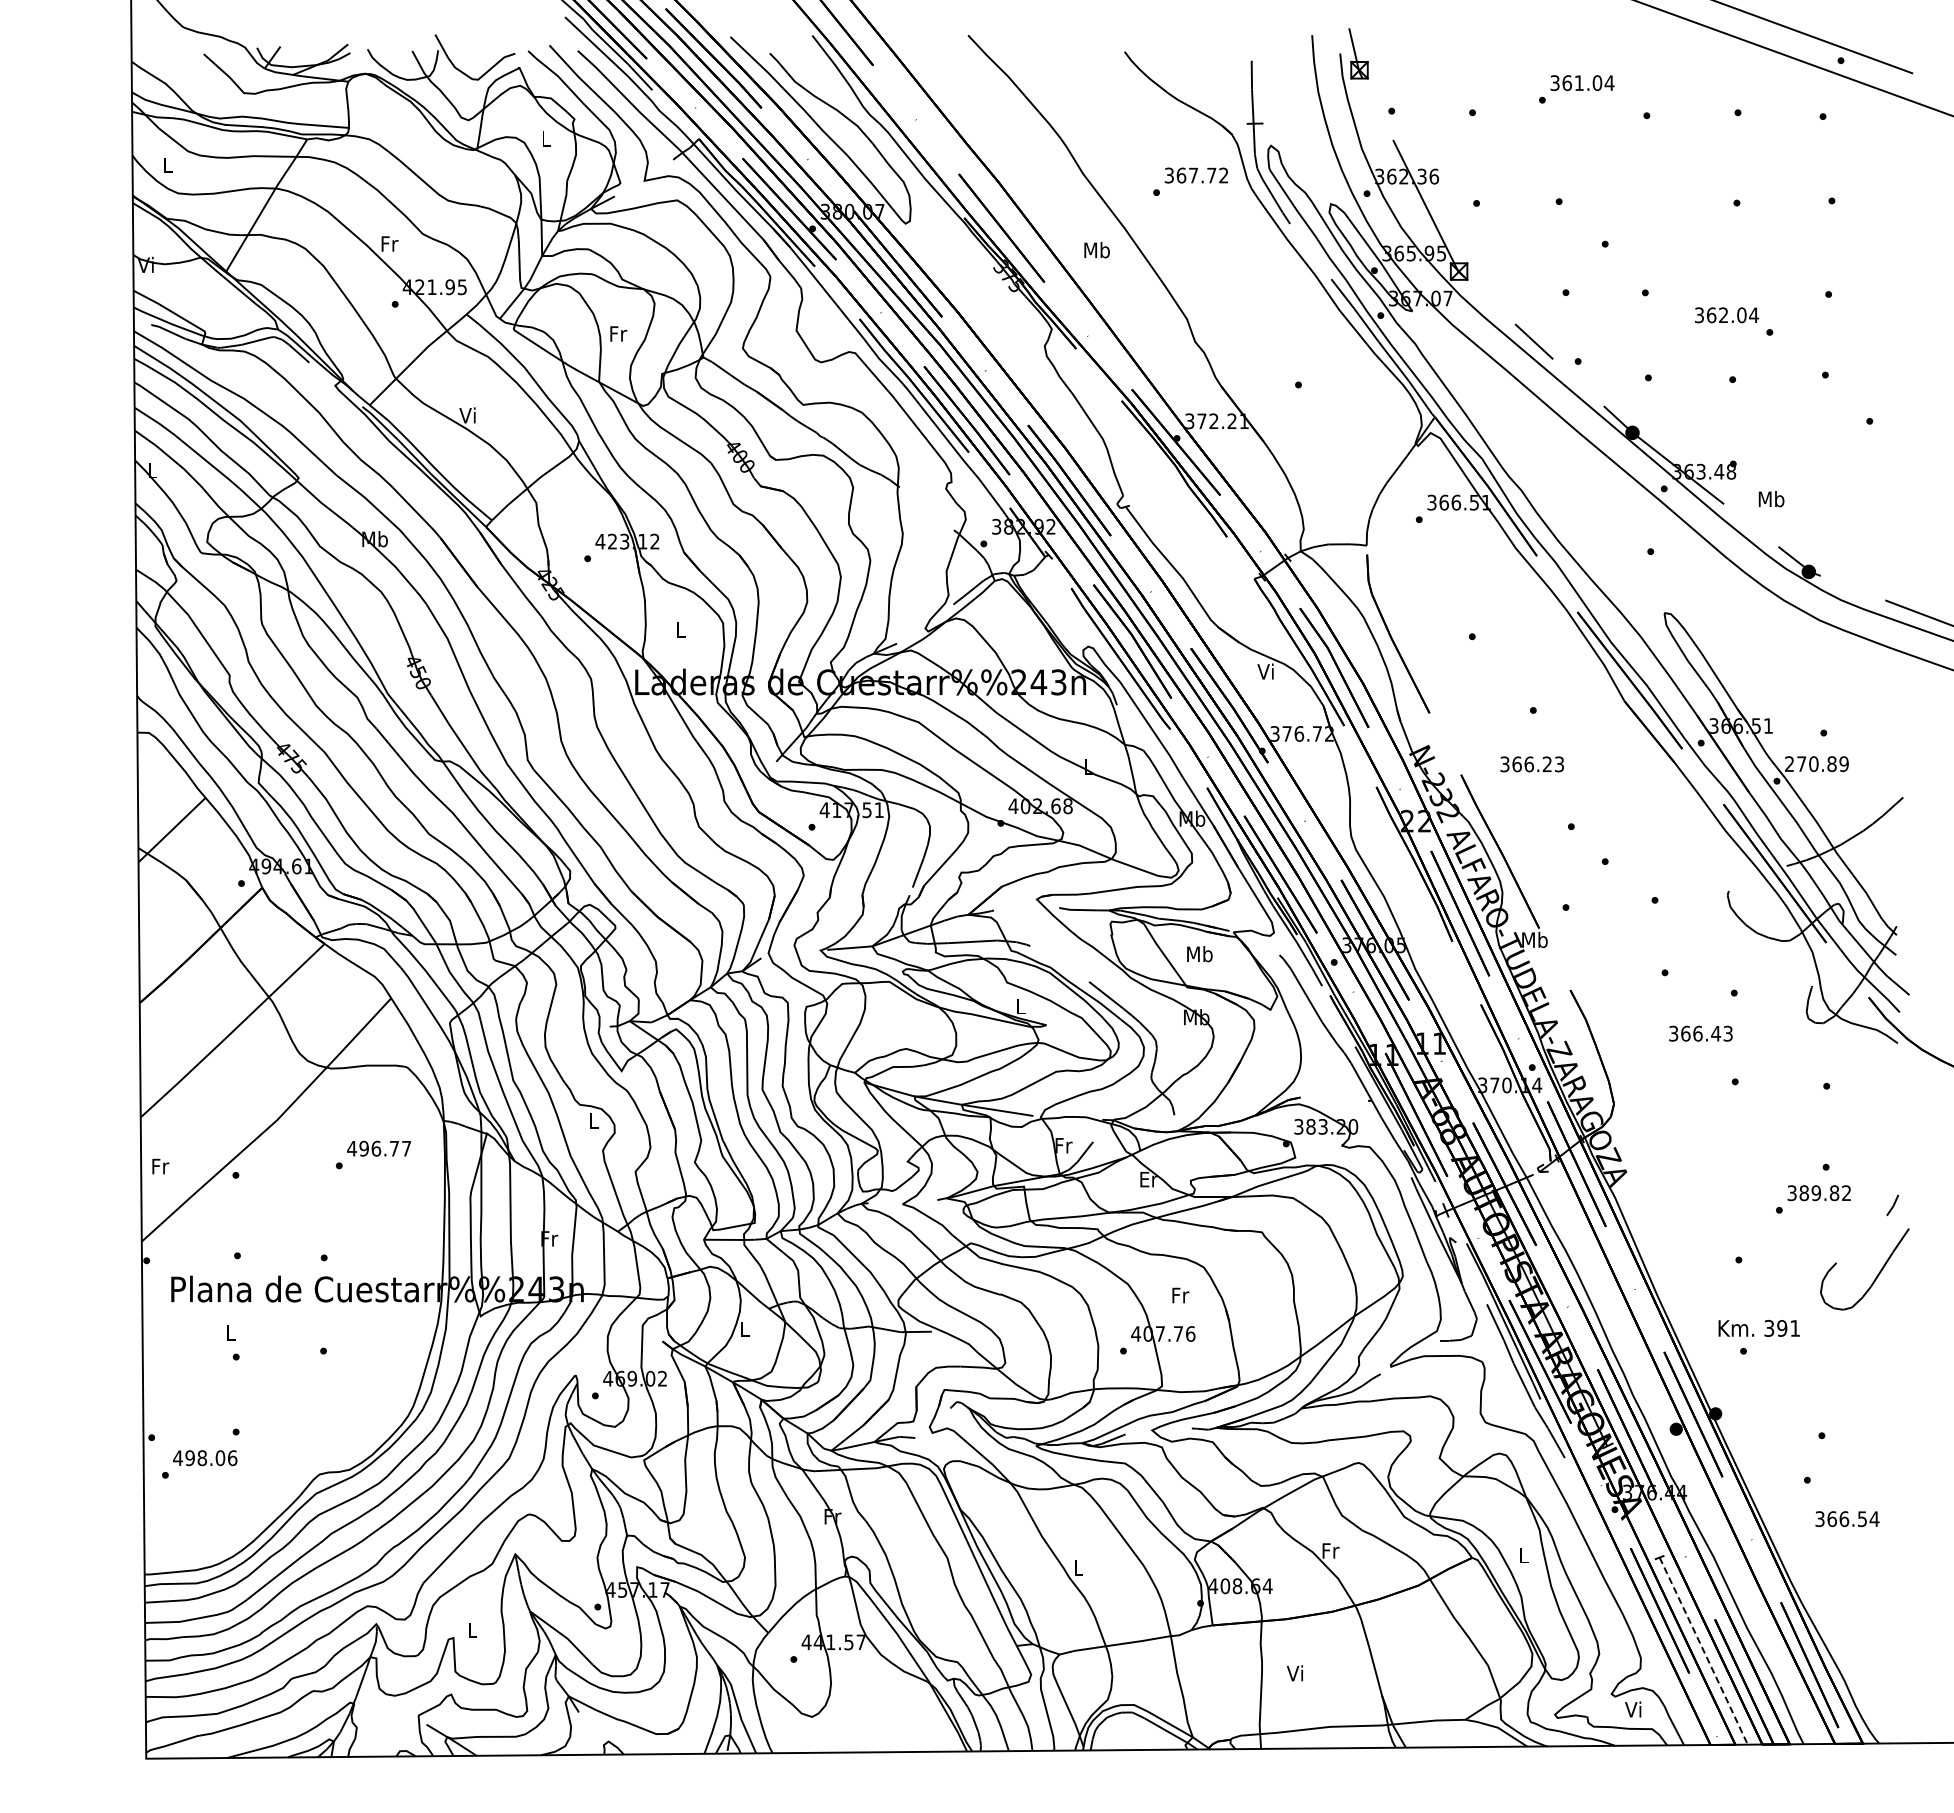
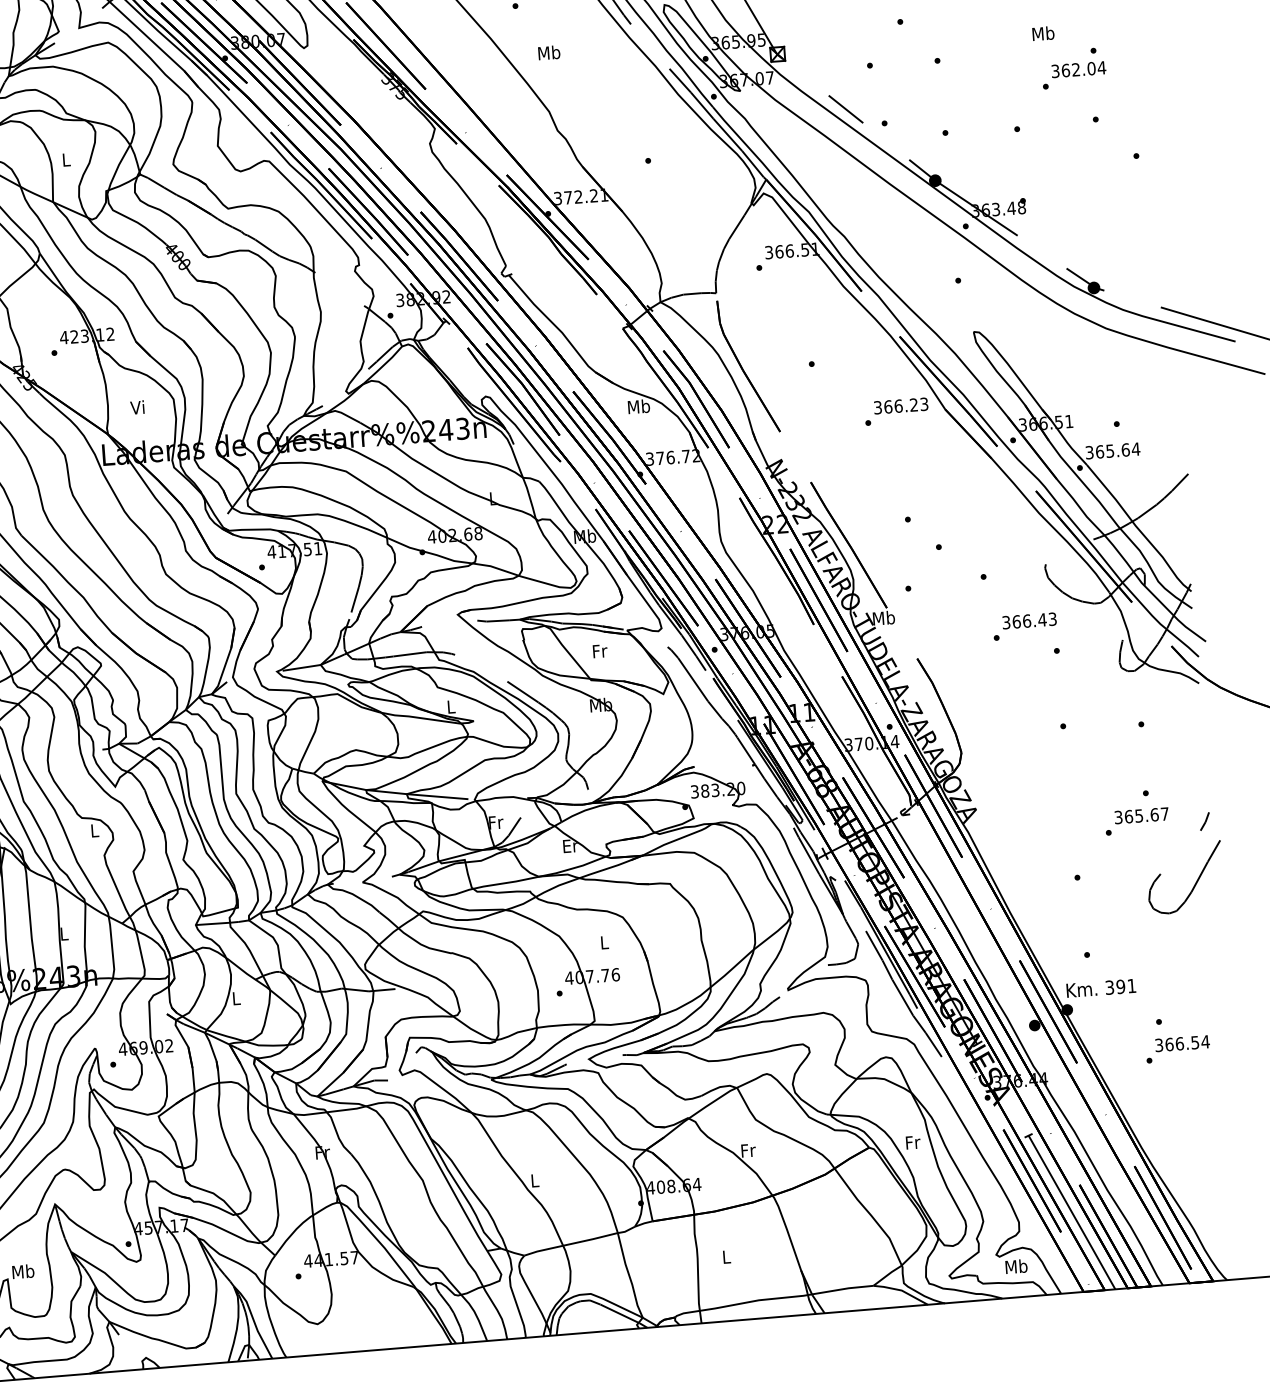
text: (1096, 250) -> (548, 53), moved
text: (1726, 315) -> (1078, 69), moved
text: (618, 333) -> (66, 159), Fr -> L
text: (1771, 499) -> (1043, 33), moved
text: (679, 629) -> (136, 407), L -> Vi
text: (1266, 671) -> (638, 406), Vi -> Mb
text: (1531, 764) -> (900, 406), moved
text: (1817, 764) -> (1113, 451), 270.89 -> 365.64
text: (1199, 954) -> (599, 651), Mb -> Fr
text: (1700, 1033) -> (1029, 620), moved
text: (1824, 1192) -> (1146, 814), 389.82 -> 365.67
text: (549, 1238) -> (64, 933), Fr -> L
text: (1180, 1295) -> (604, 942), Fr -> L
text: (1758, 1328) -> (1100, 988), moved
text: (1847, 1519) -> (1182, 1043), moved
text: (1523, 1555) -> (912, 1142), L -> Fr
text: (472, 1630) -> (23, 1271), L -> Mb
line: (1704, 1652) -> (1072, 1213), dashed -> solid
text: (1294, 1673) -> (725, 1257), Vi -> L
text: (1634, 1709) -> (1016, 1266), Vi -> Mb

